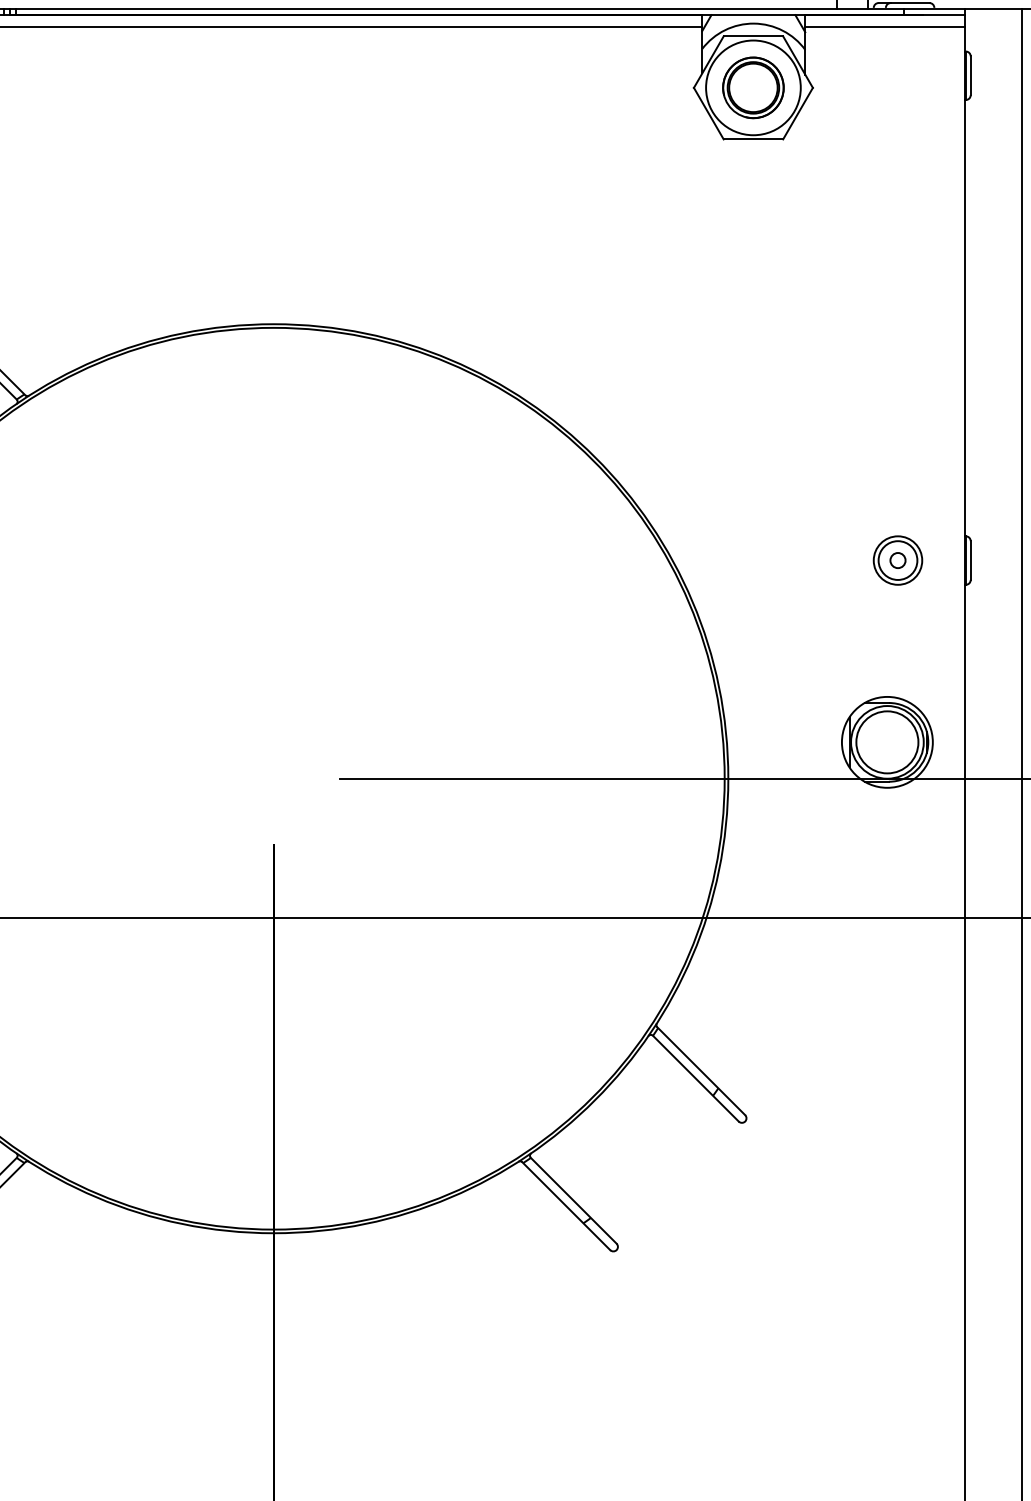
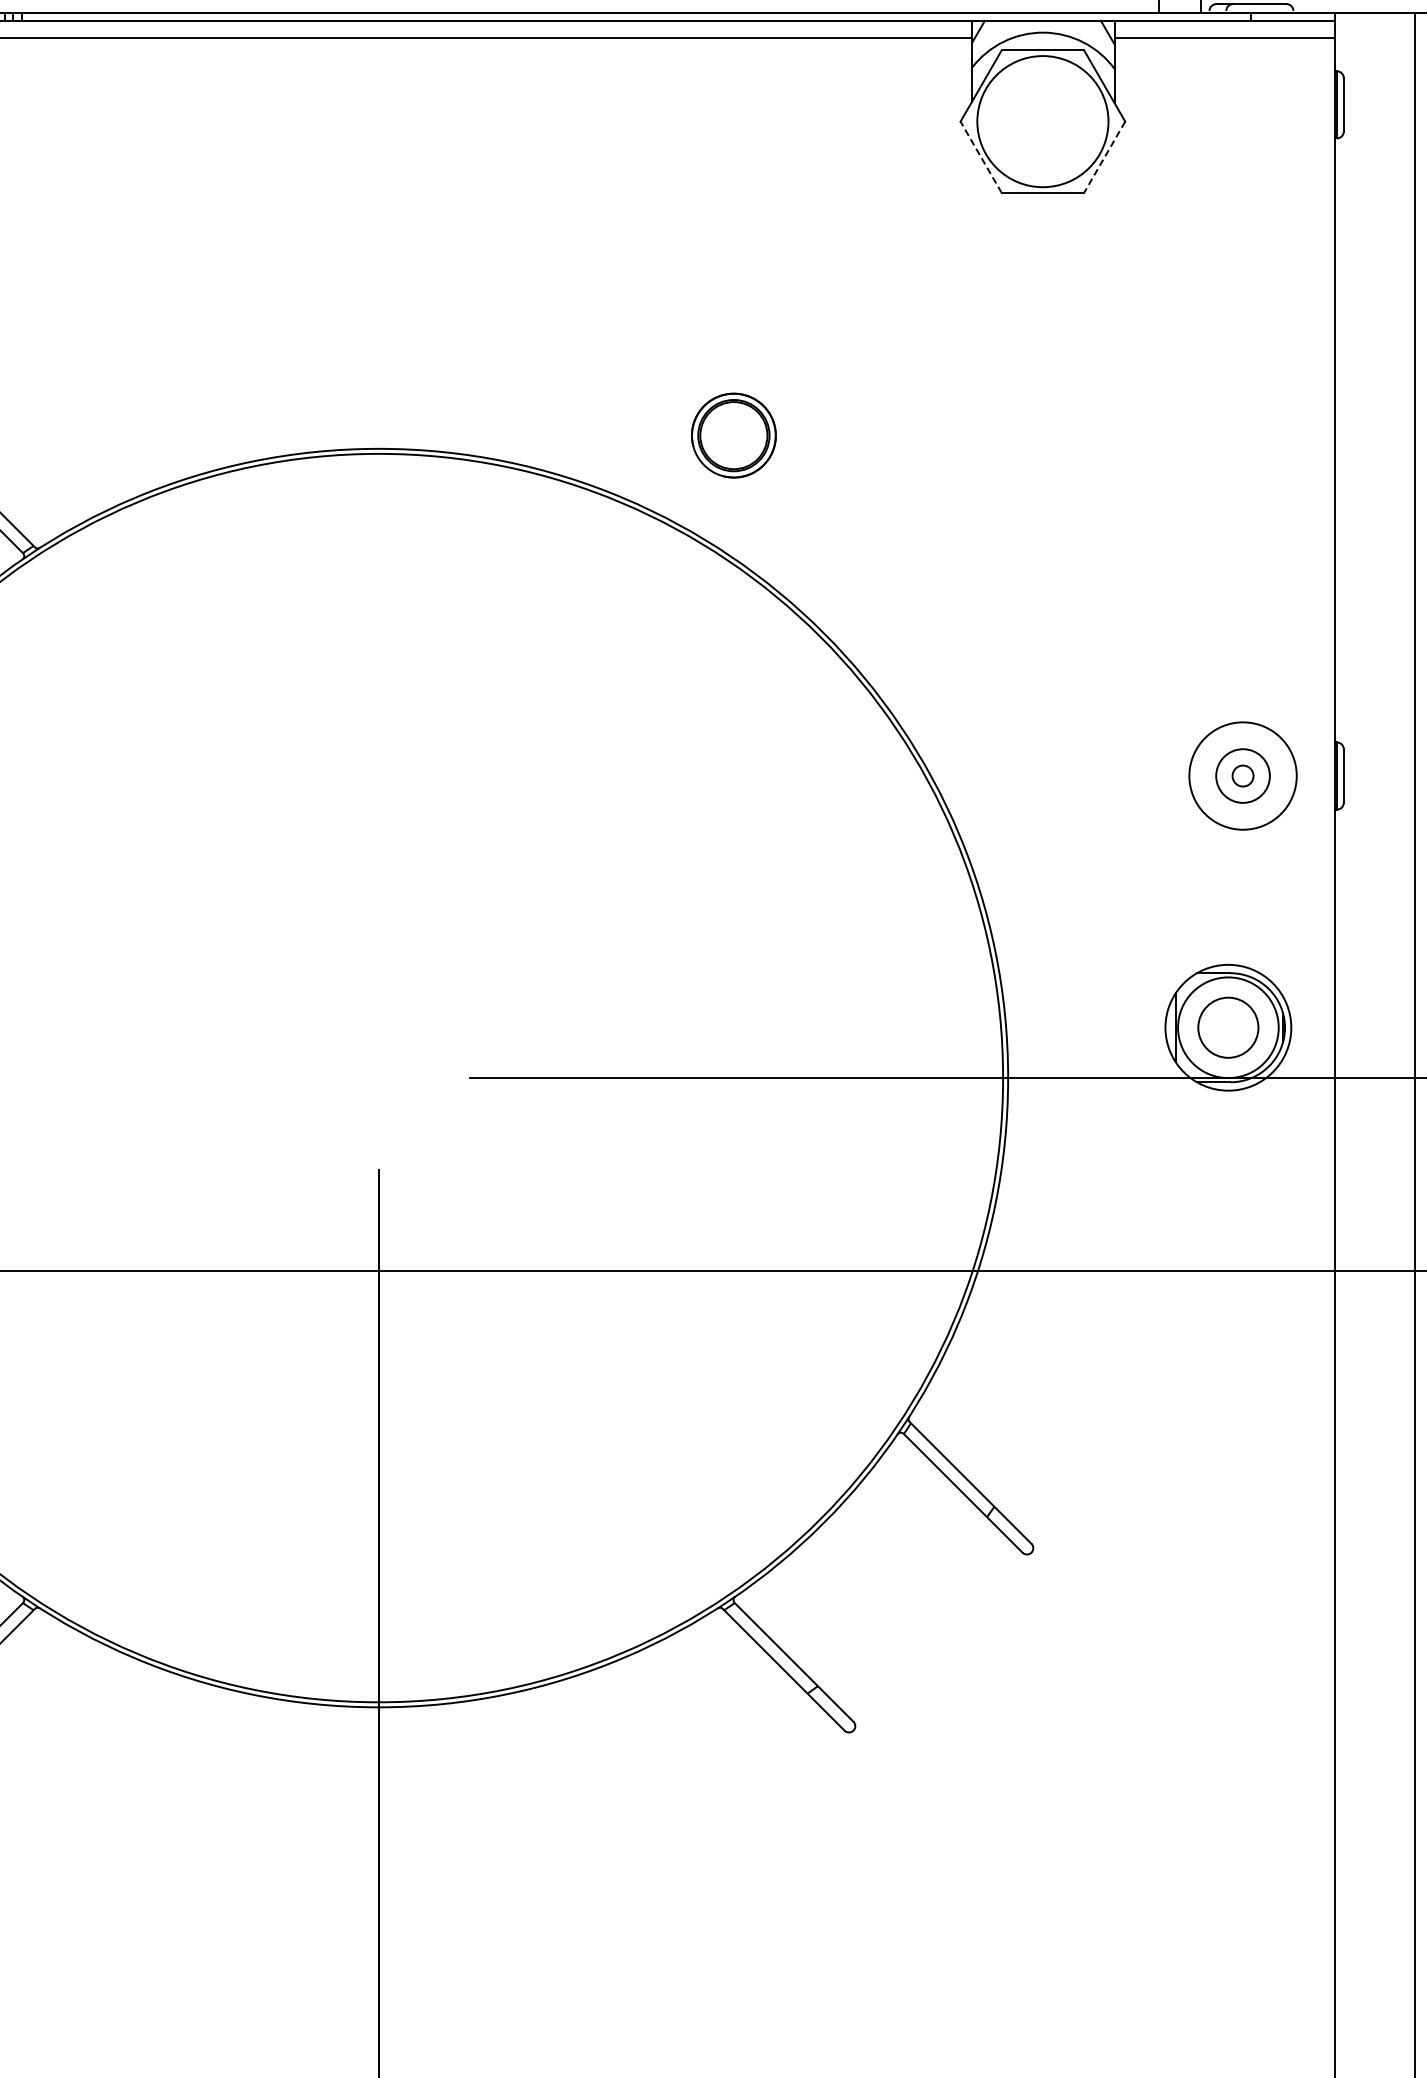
part: (753, 87) -> (733, 435), moved
line: (708, 113) -> (980, 156), solid -> dashed
line: (797, 113) -> (1104, 157), solid -> dashed
circle: (897, 560) -> (1242, 775), size x1.6
circle: (887, 742) -> (1228, 1027), size x0.7

